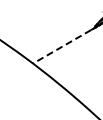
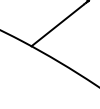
line: (62, 46) -> (58, 25), dashed -> solid

